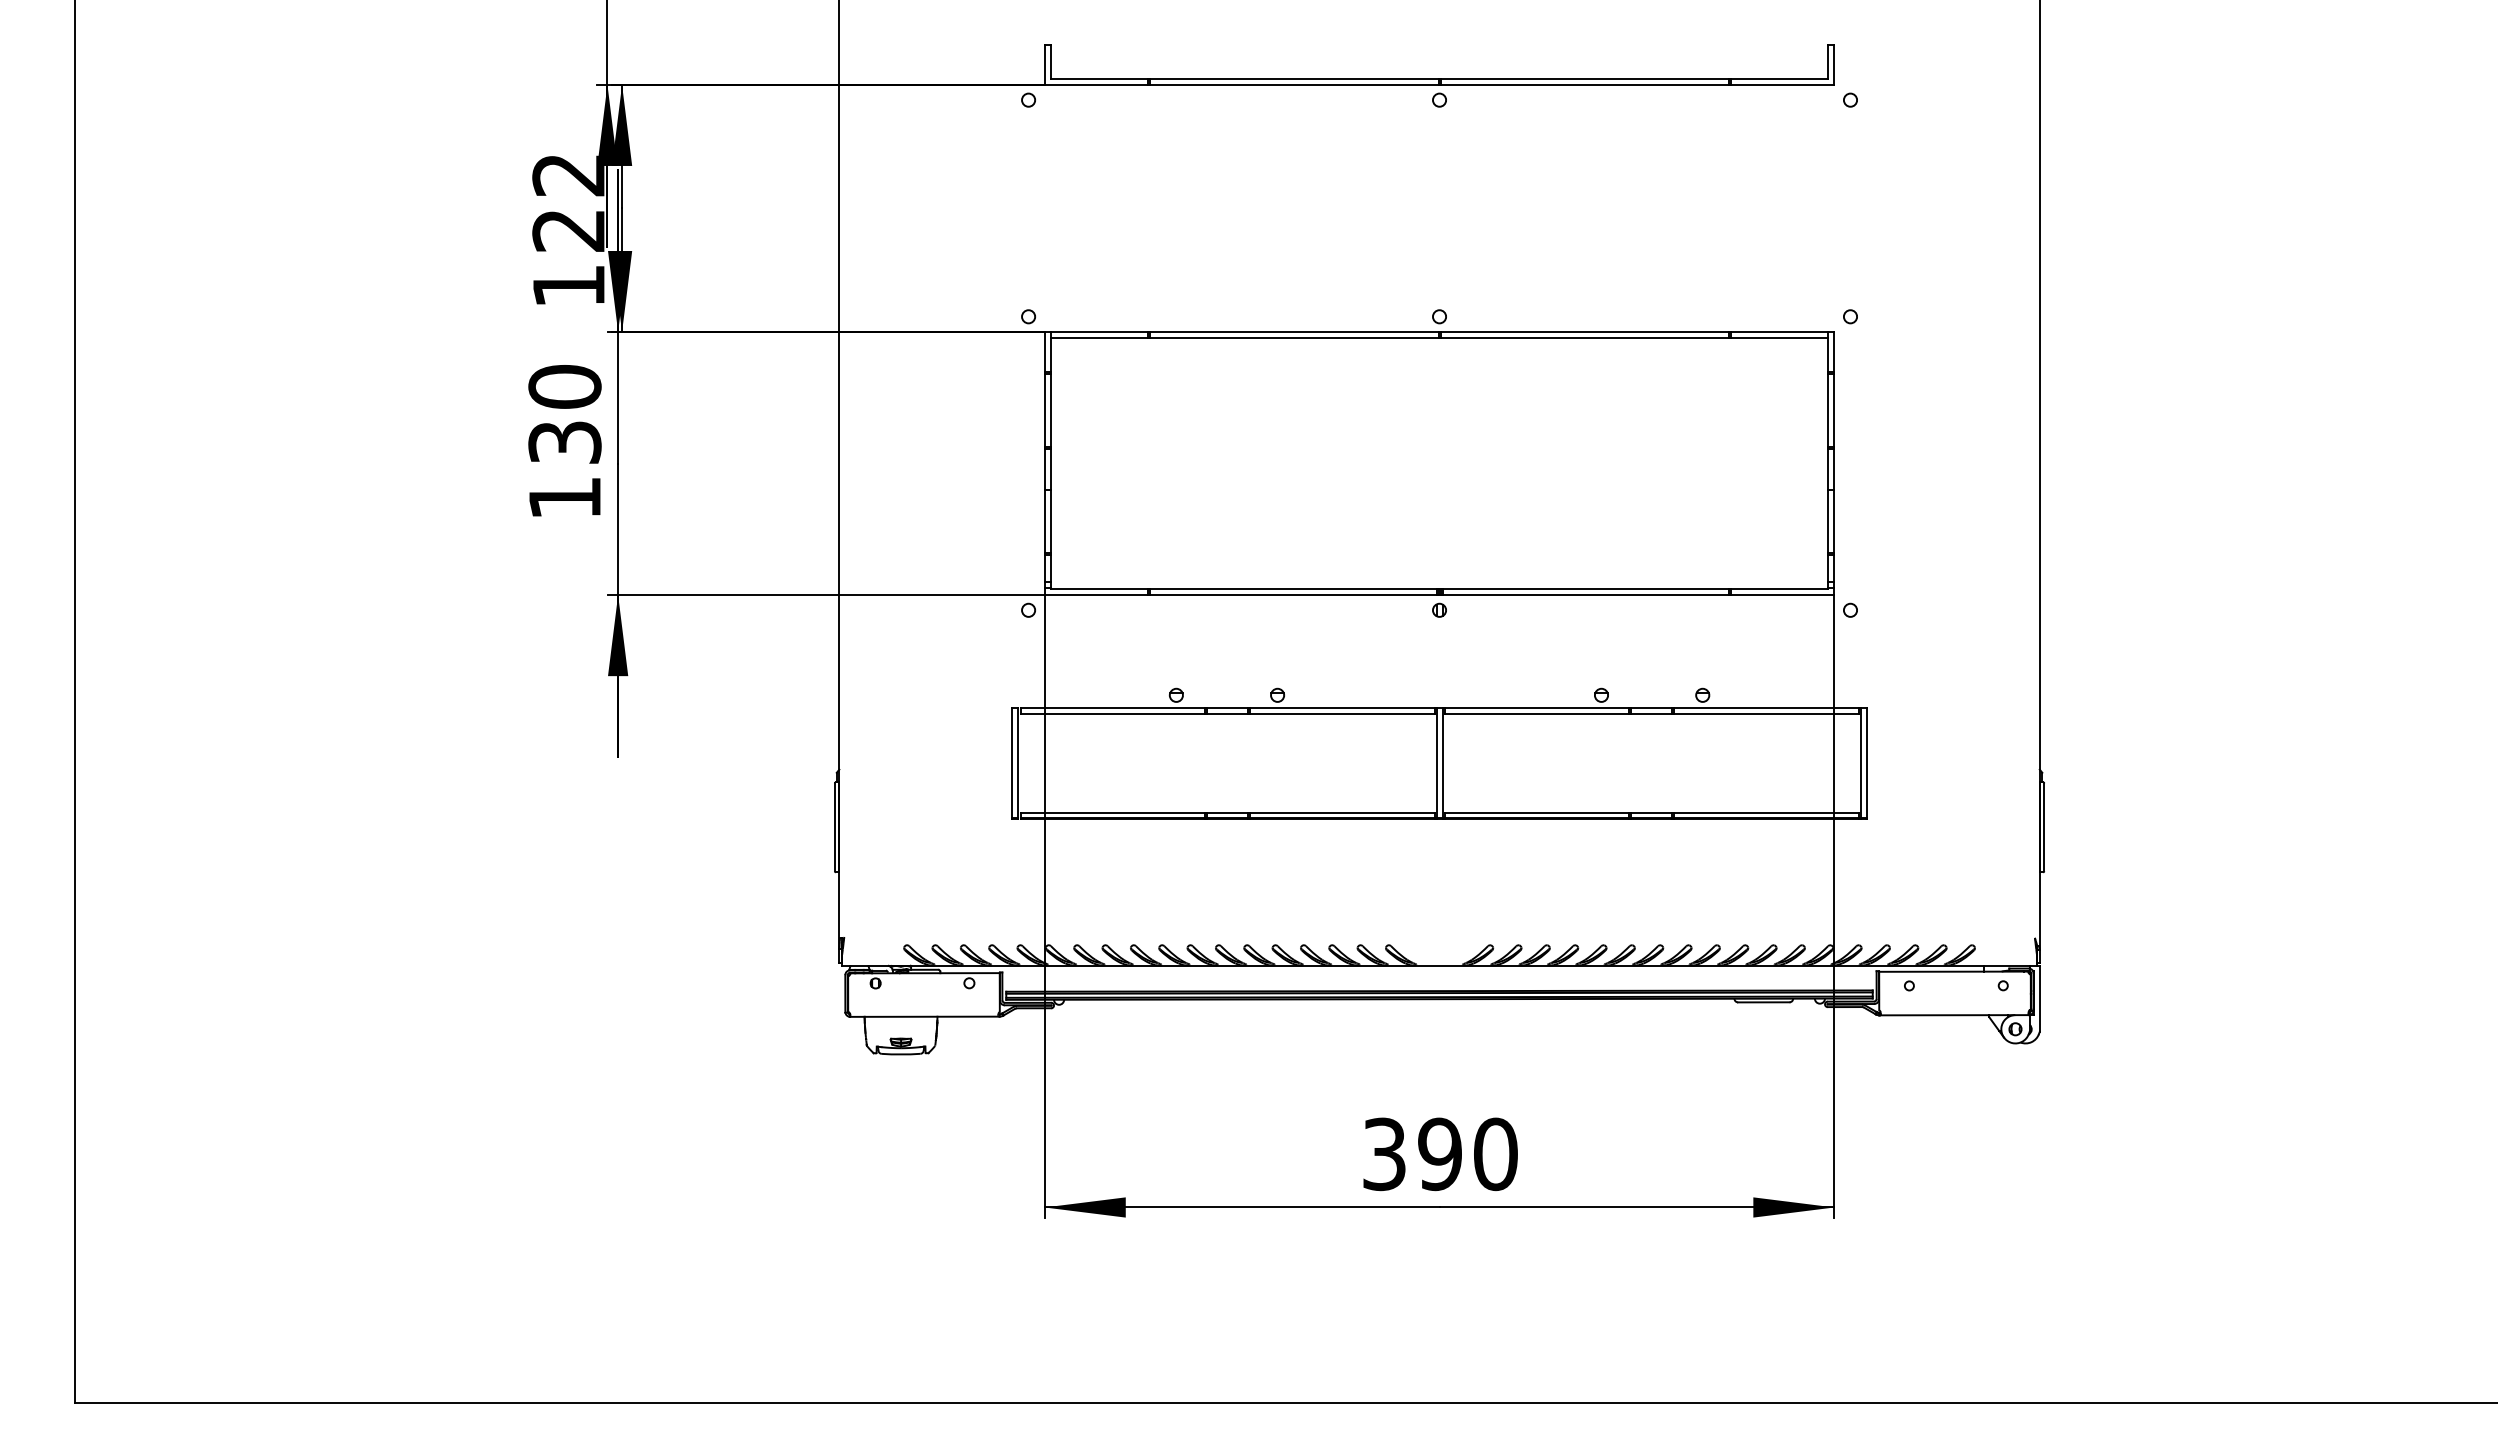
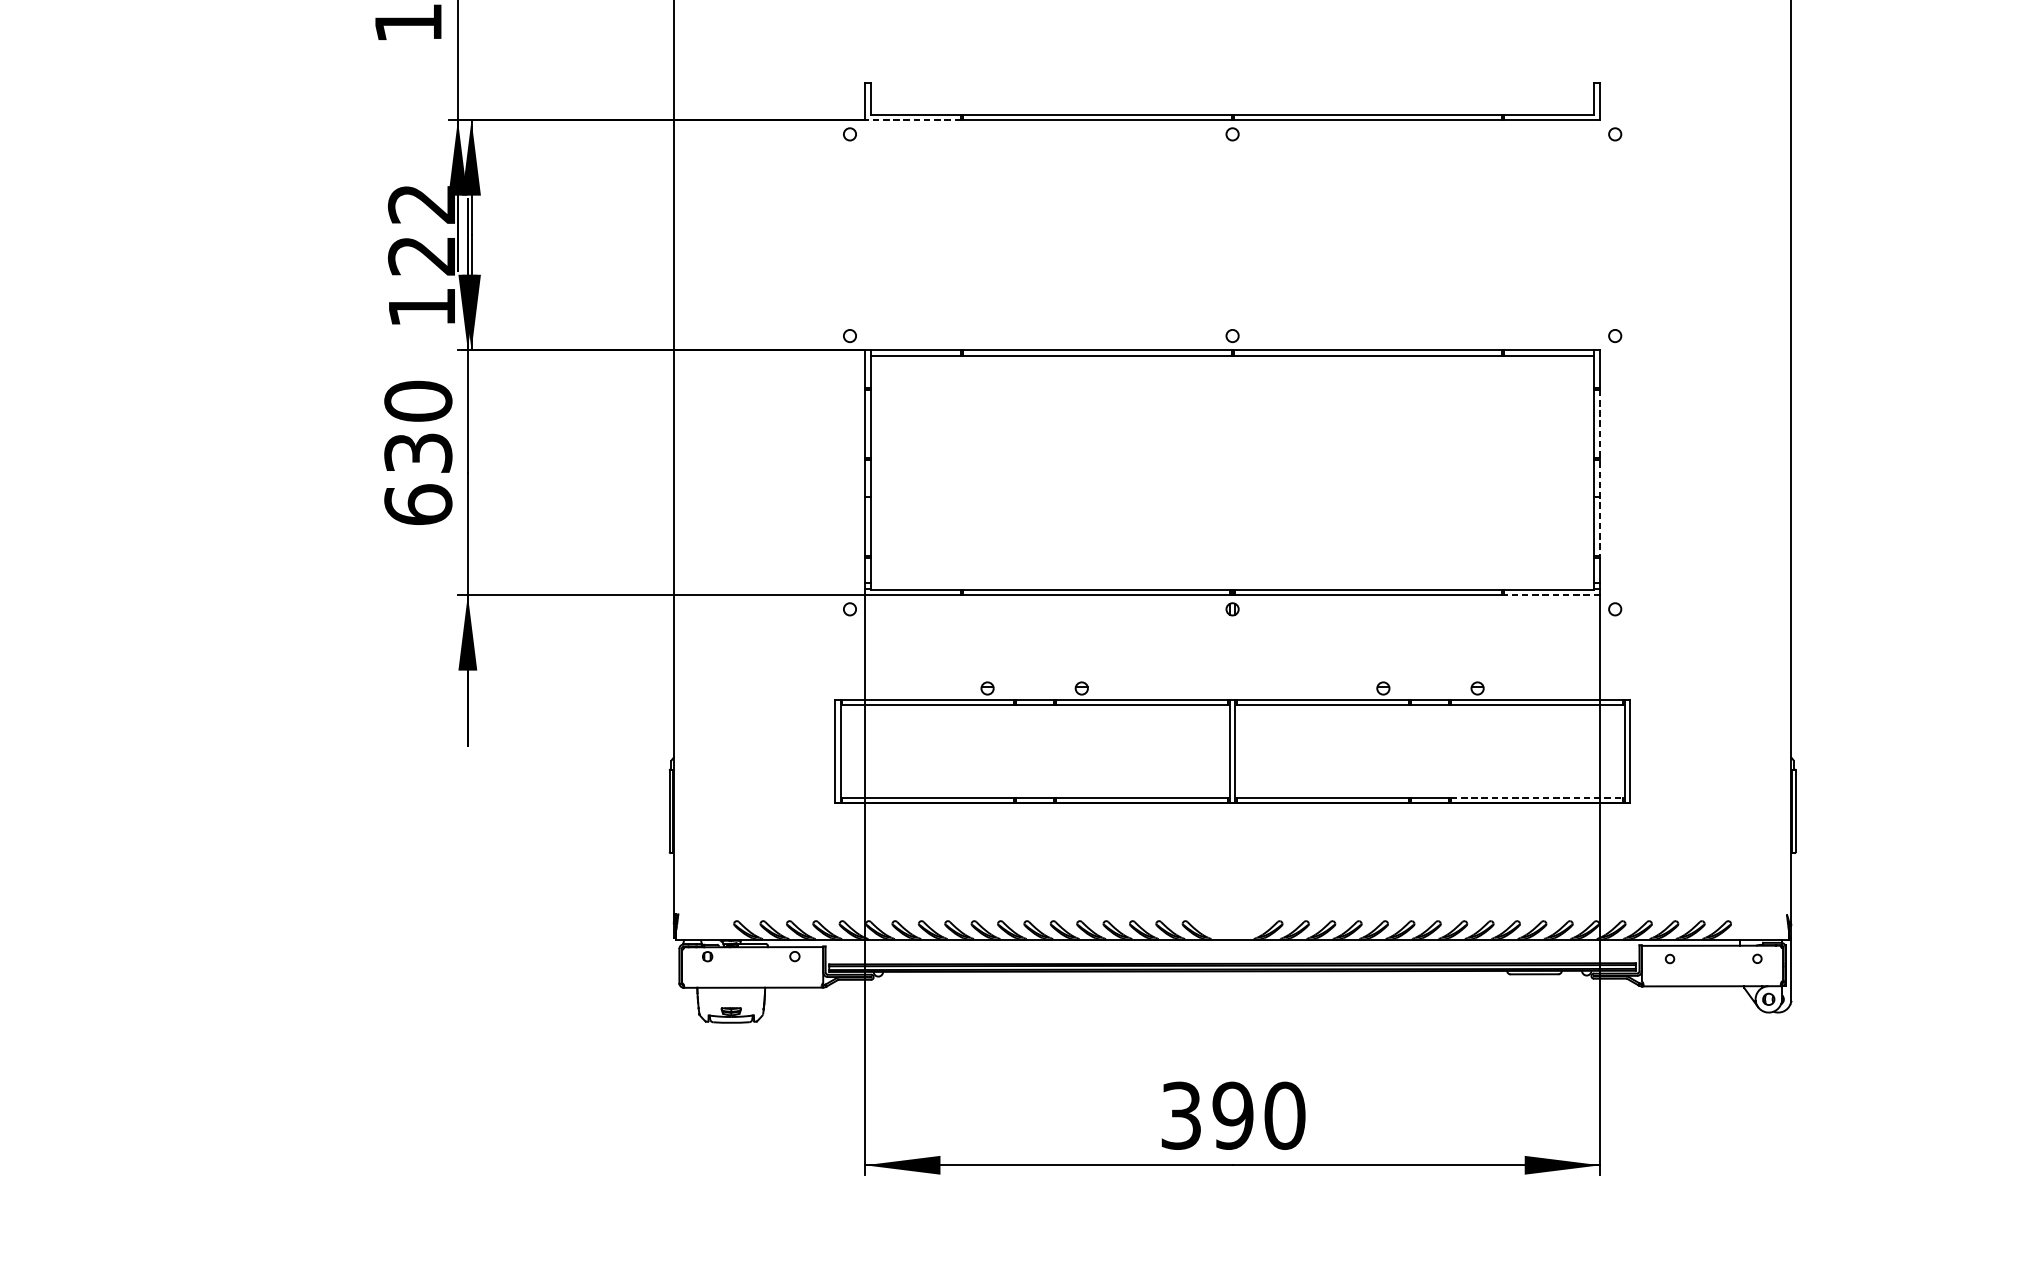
line: (1096, 85) -> (913, 120), solid -> dashed
line: (1834, 464) -> (1600, 473), solid -> dashed
text: (564, 497) -> (417, 504), 130 -> 630
line: (1782, 595) -> (1551, 595), solid -> dashed
line: (1766, 812) -> (1536, 797), solid -> dashed

